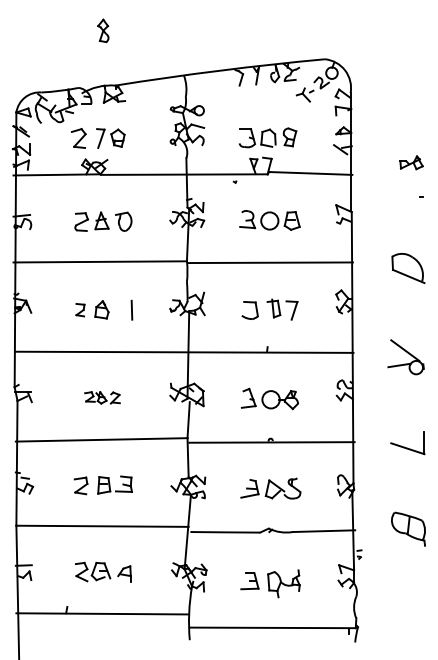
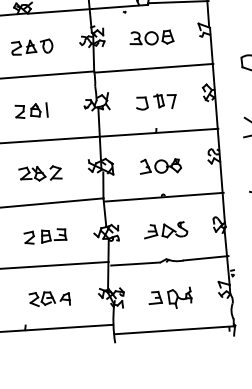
part: (80, 309) -> (20, 111), size x1.43
line: (131, 309) -> (46, 109), moved
part: (102, 397) -> (40, 173), size x1.67

